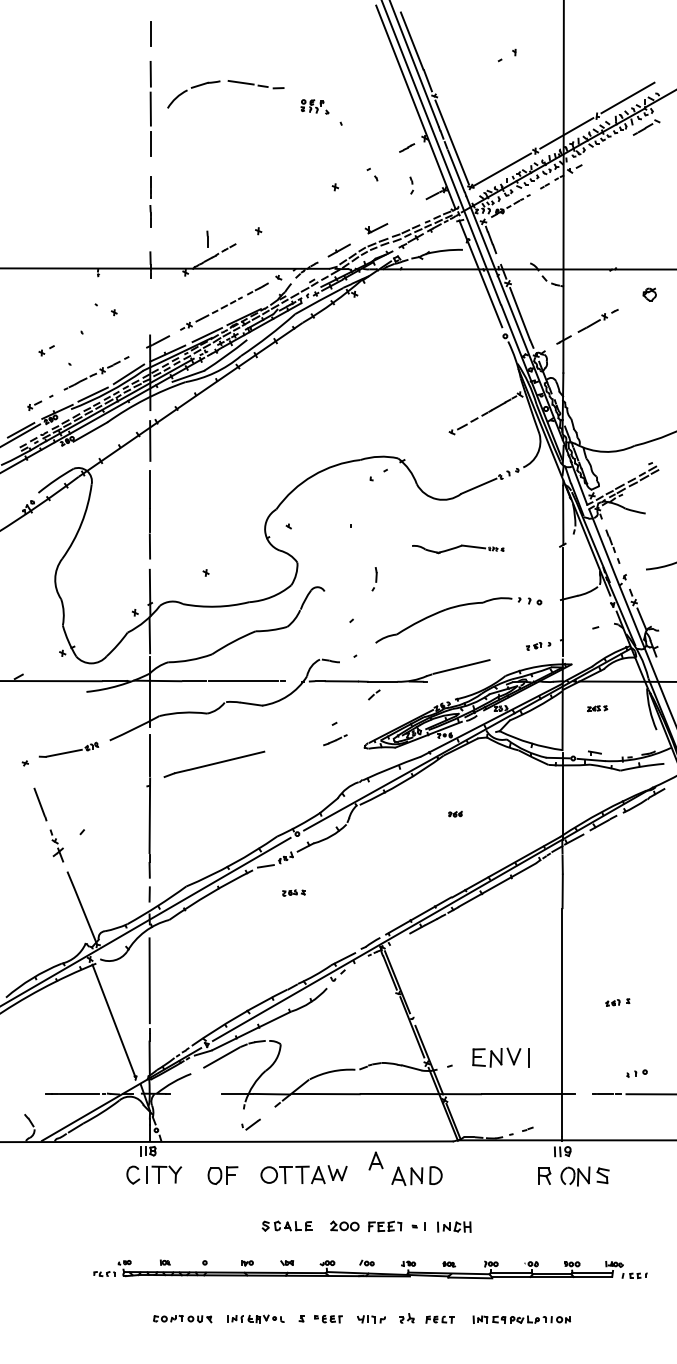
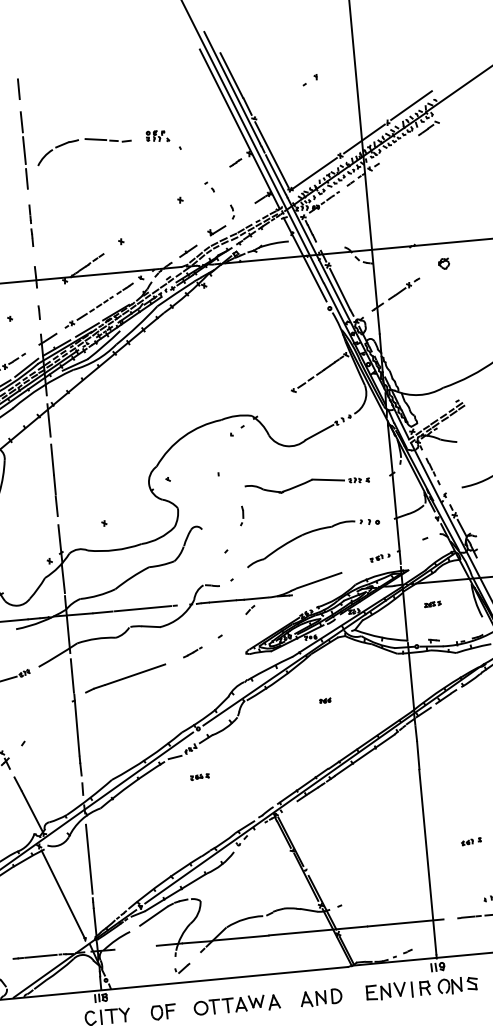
part: (220, 82) -> (79, 140), moved
part: (411, 185) -> (232, 211), moved
line: (207, 238) -> (39, 311), moved
part: (457, 549) -> (306, 485), size x1.67
line: (335, 740) -> (192, 652), moved
part: (500, 1057) -> (389, 991), moved
part: (375, 1160) -> (273, 1001), moved

